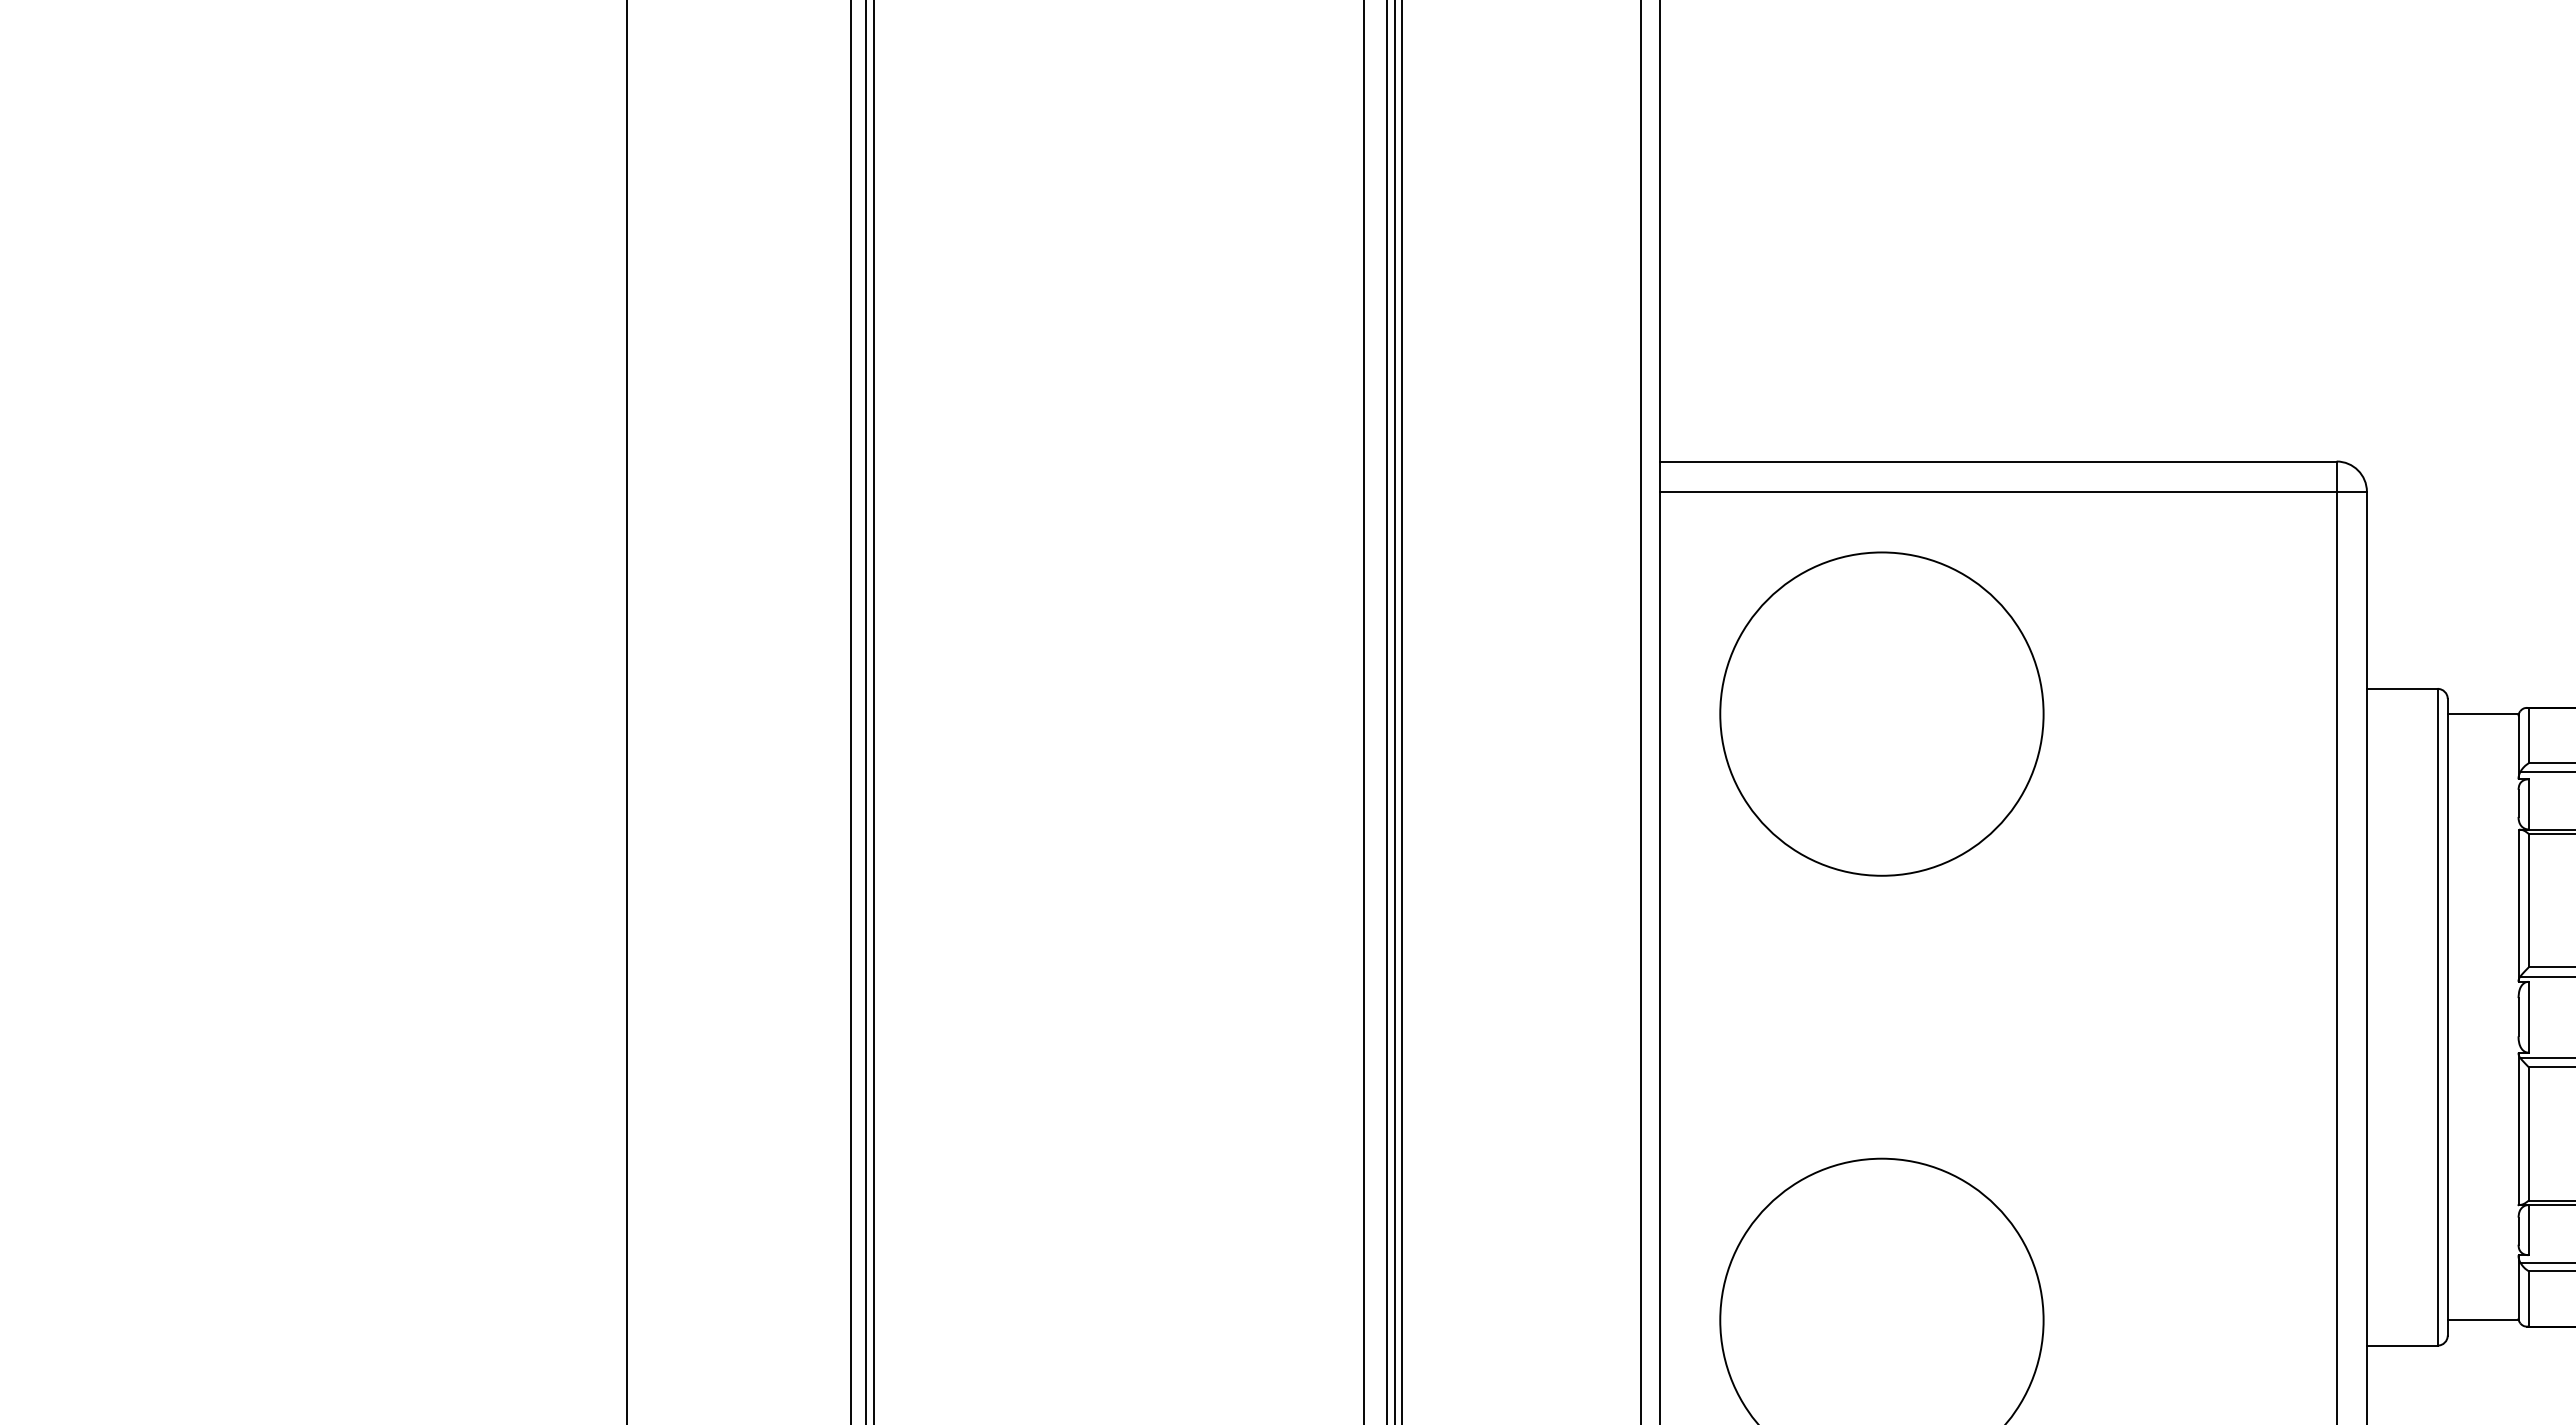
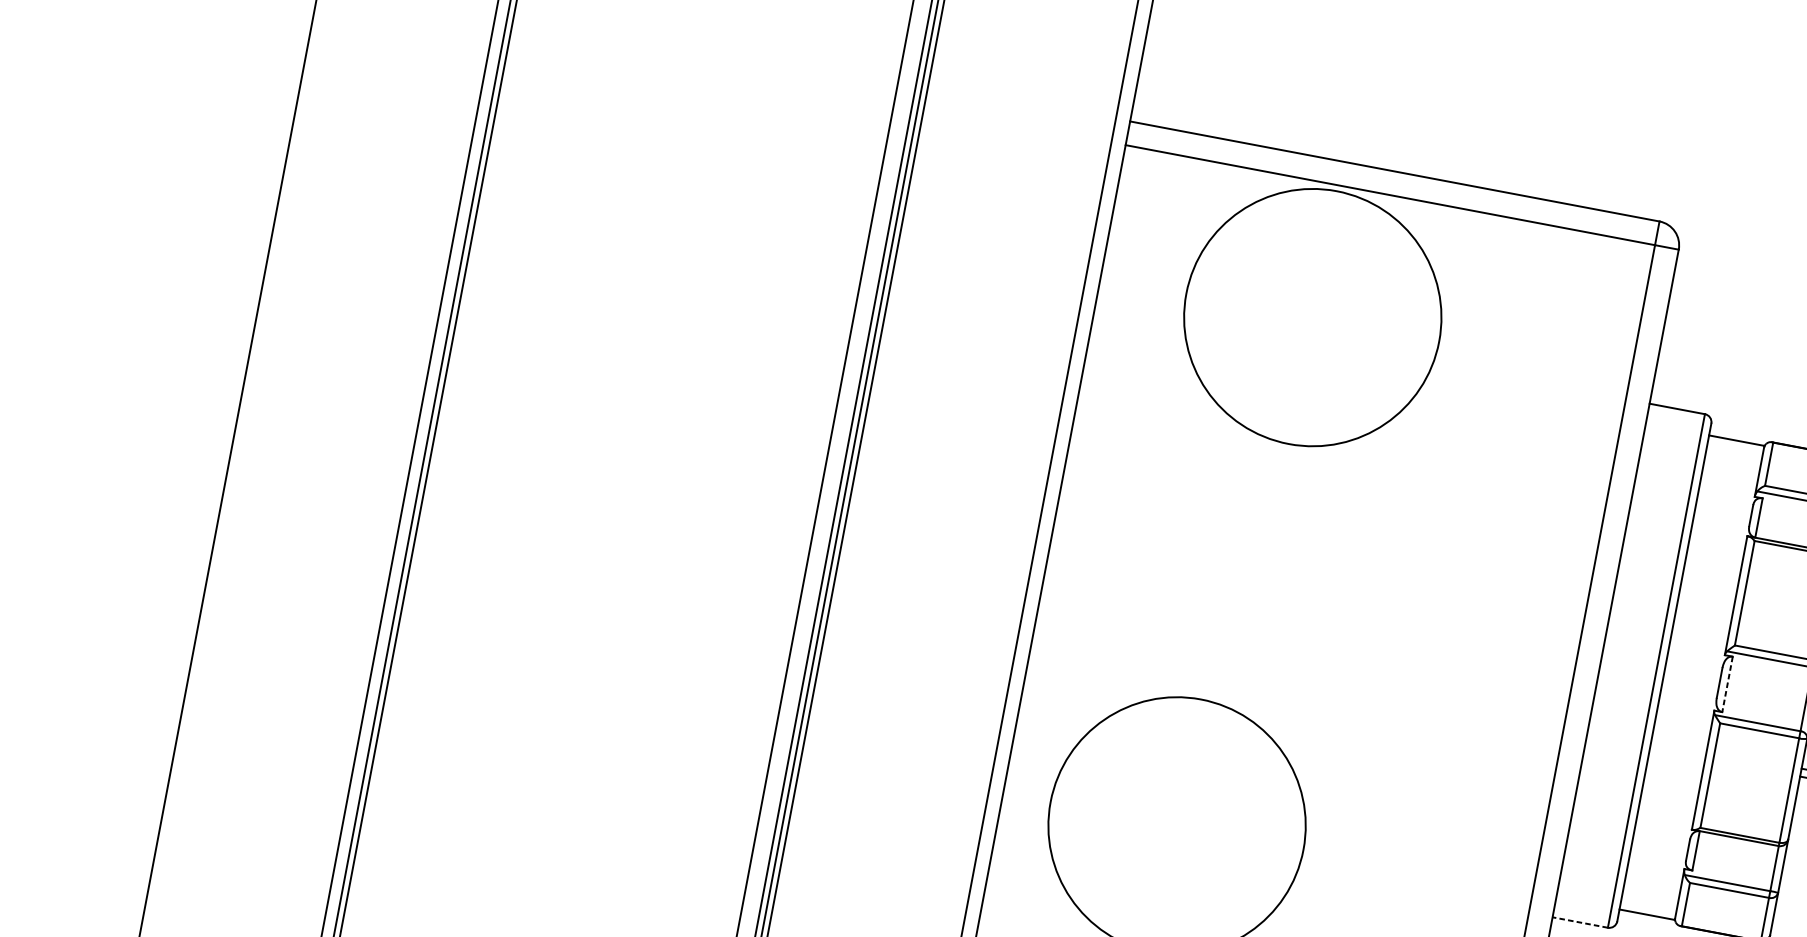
circle: (1881, 713) -> (1312, 317), moved
line: (2528, 1017) -> (1727, 684), solid -> dashed
line: (2401, 1345) -> (1579, 922), solid -> dashed

